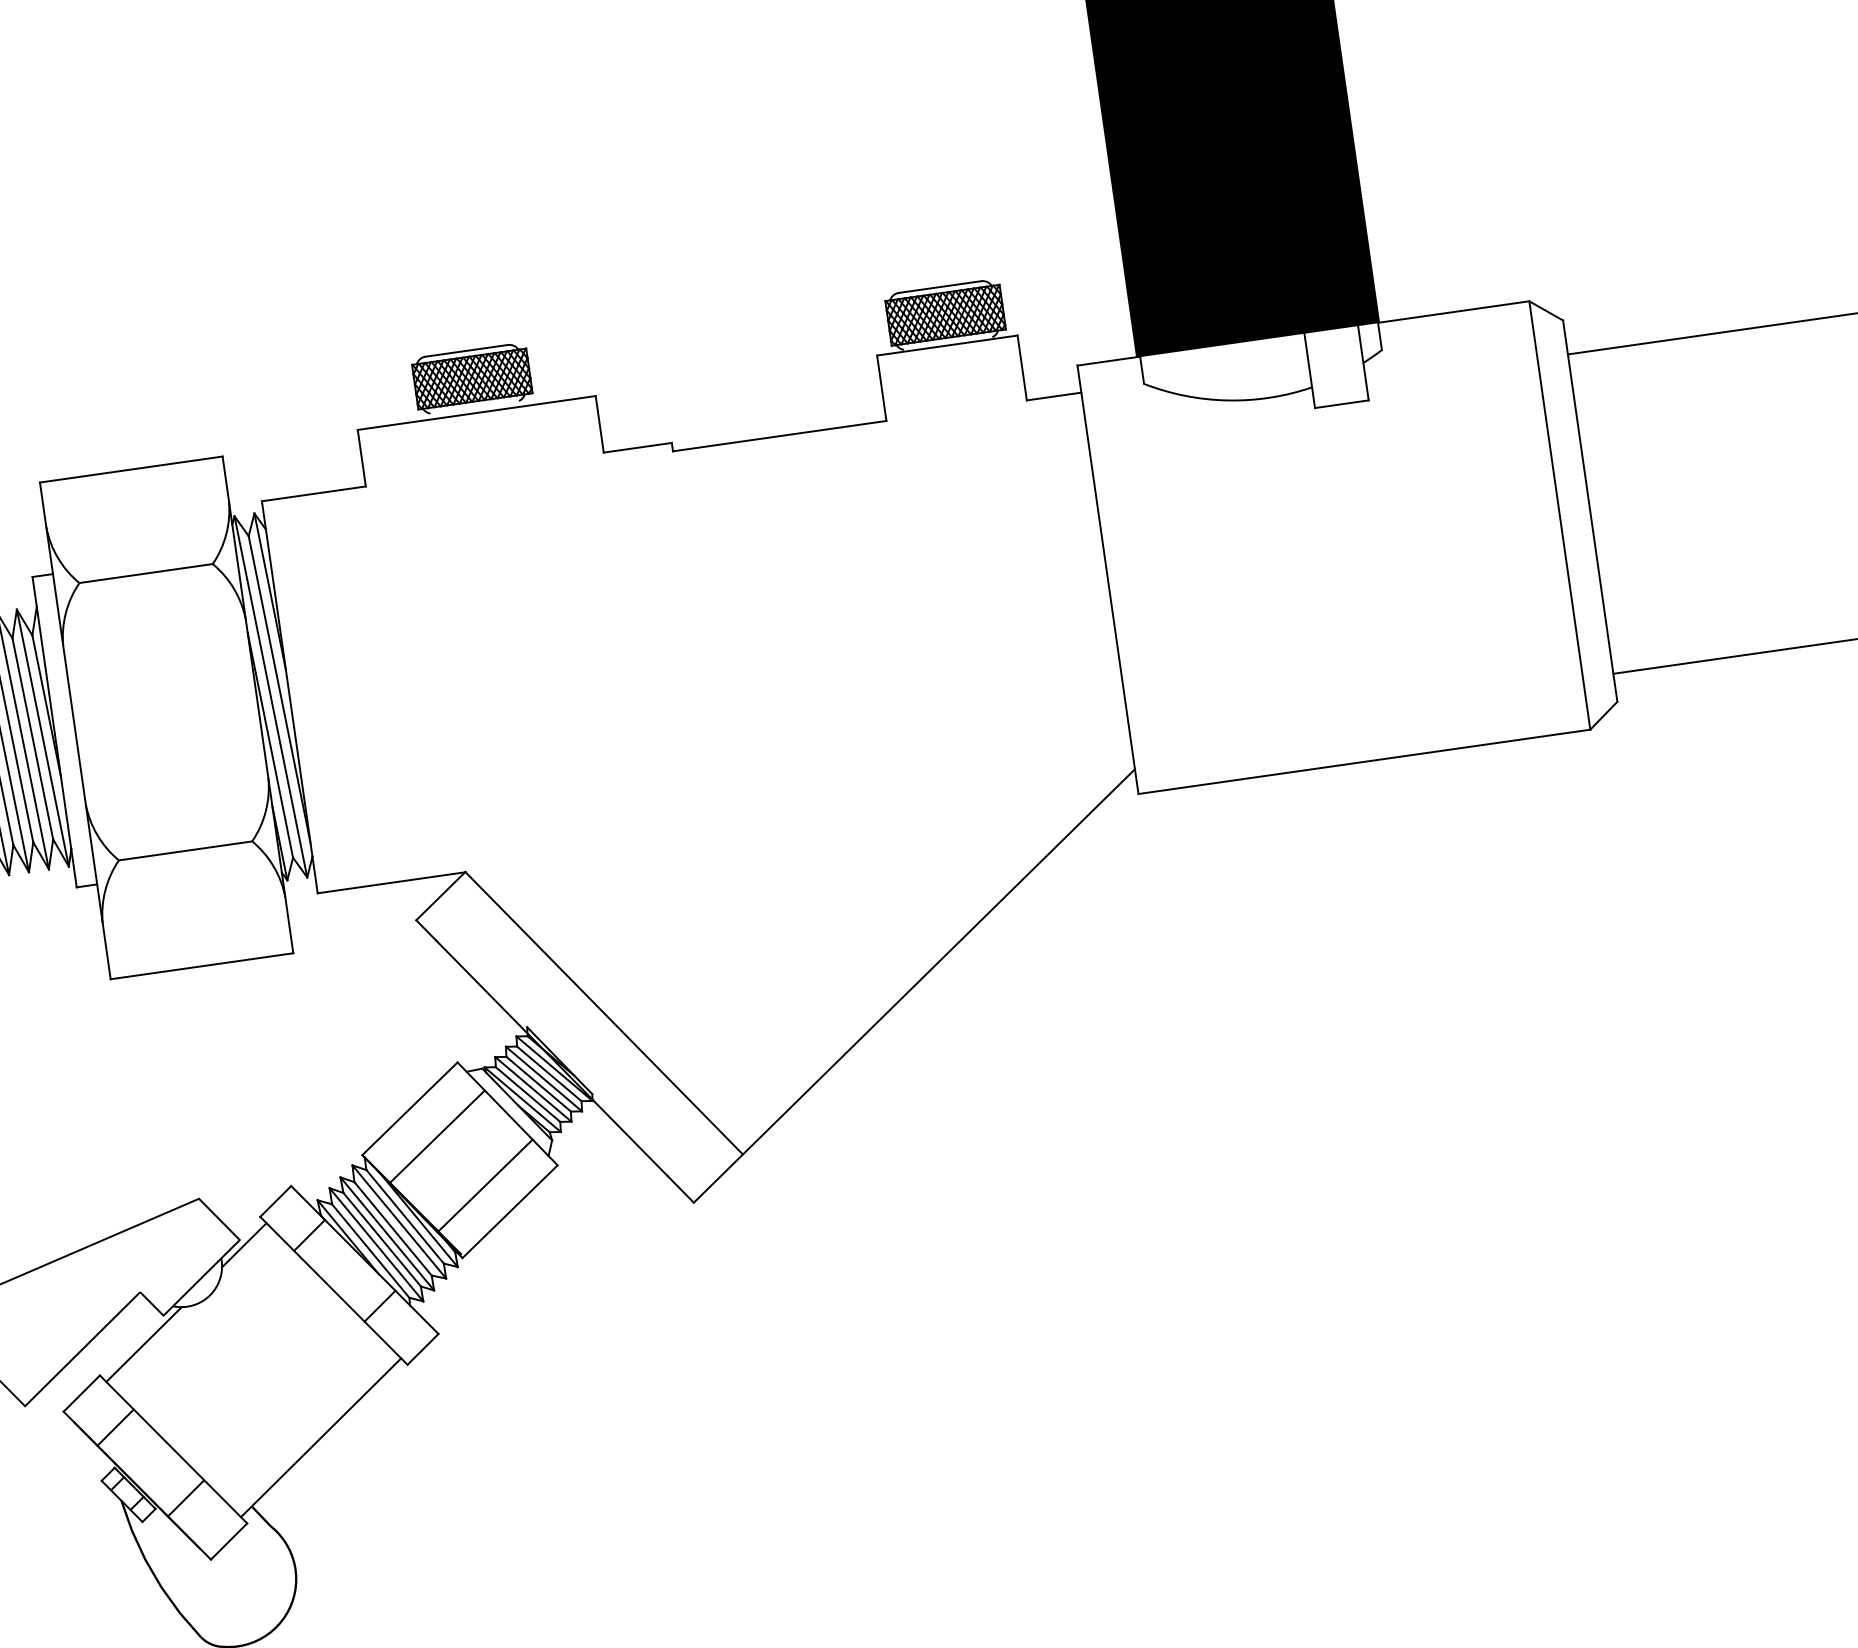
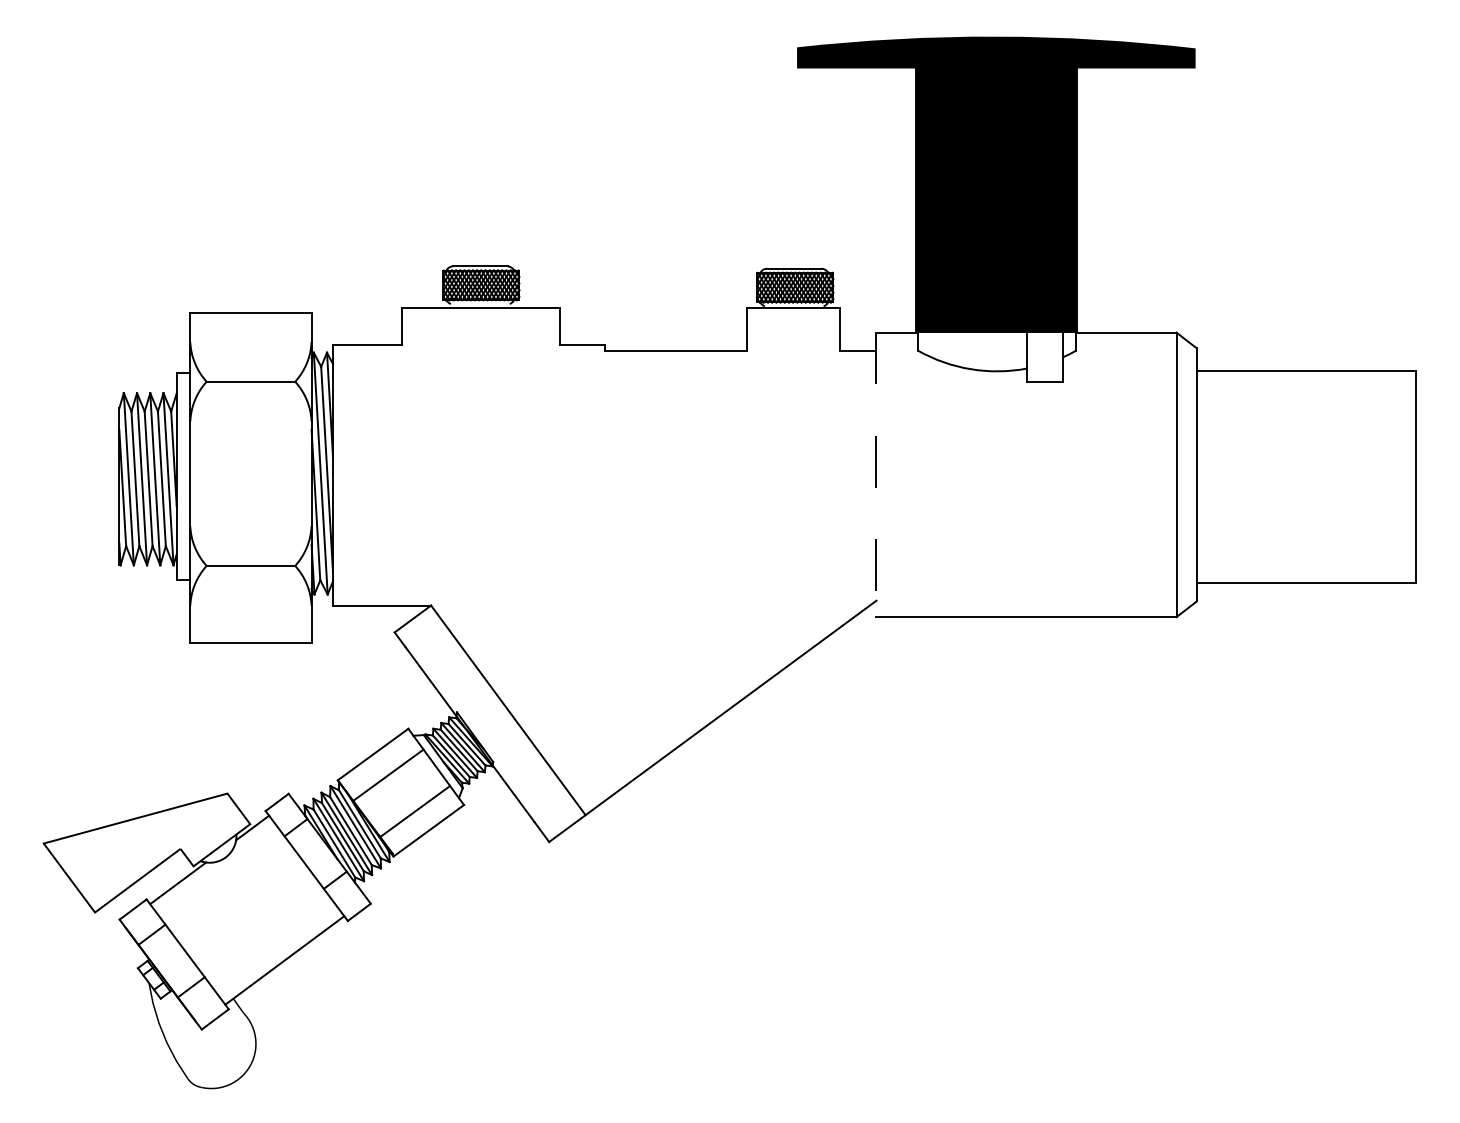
line: (1108, 580) -> (876, 475), solid -> dashed

